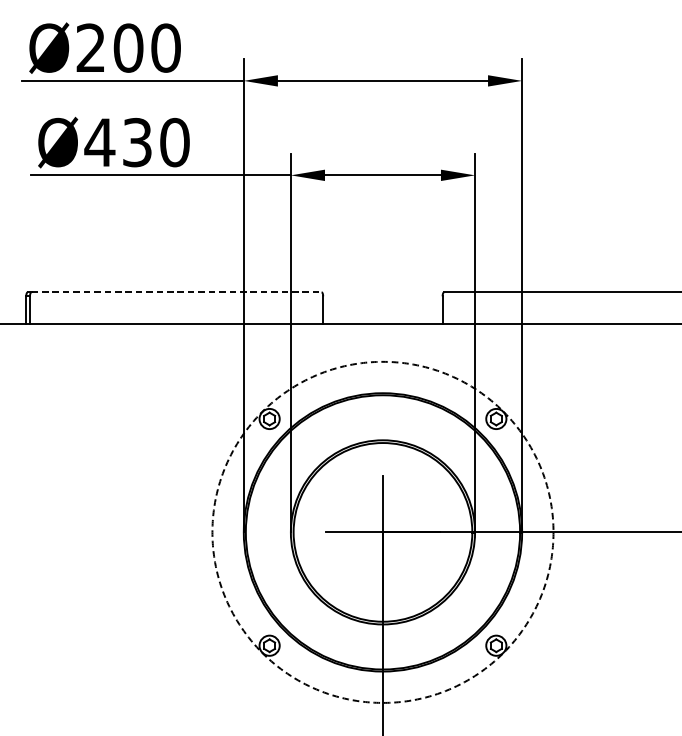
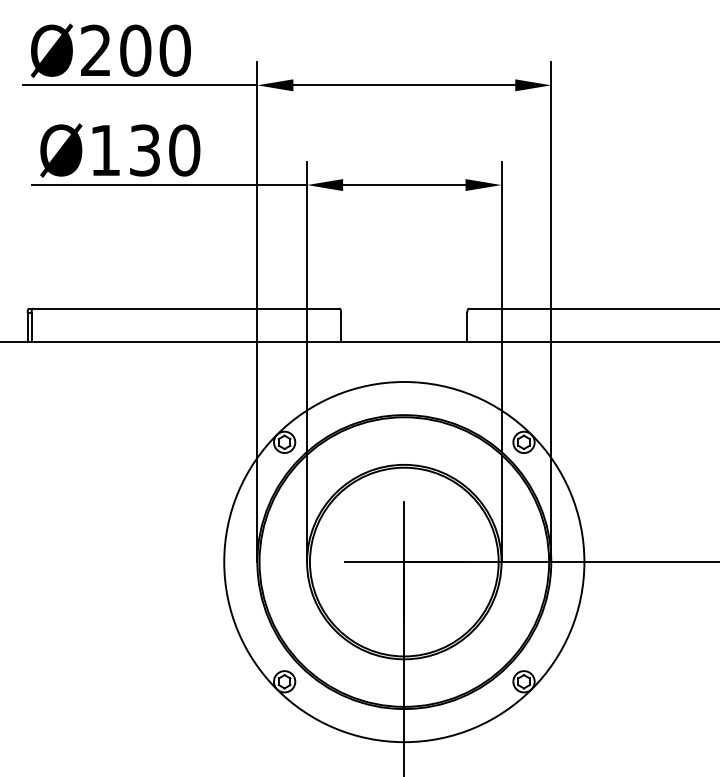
text: (99, 142) -> (104, 150), Ø430 -> Ø130
line: (176, 292) -> (186, 308), dashed -> solid
circle: (383, 532) -> (404, 562), dashed -> solid

